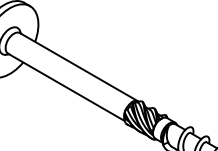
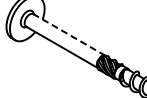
line: (79, 66) -> (69, 34), solid -> dashed

